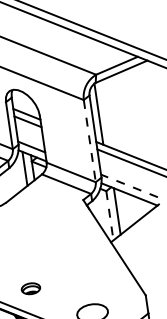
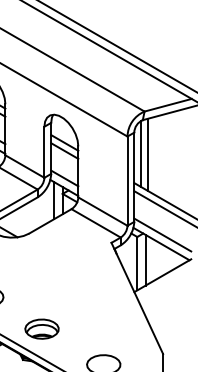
line: (105, 113) -> (148, 154), added
line: (89, 141) -> (127, 181), dashed -> solid
line: (129, 186) -> (162, 235), dashed -> solid
line: (110, 215) -> (137, 263), dashed -> solid
part: (30, 288) -> (41, 328), size x1.67

